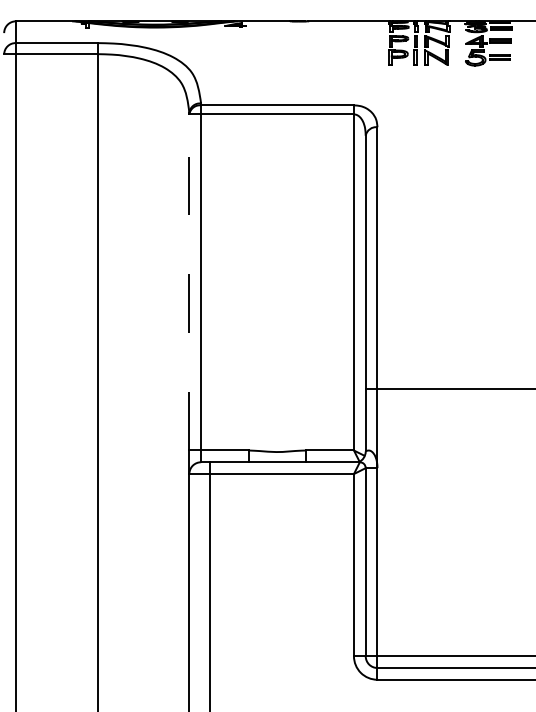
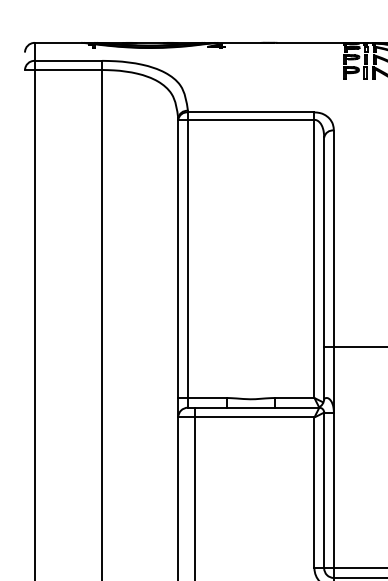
line: (189, 281) -> (178, 258), dashed -> solid

